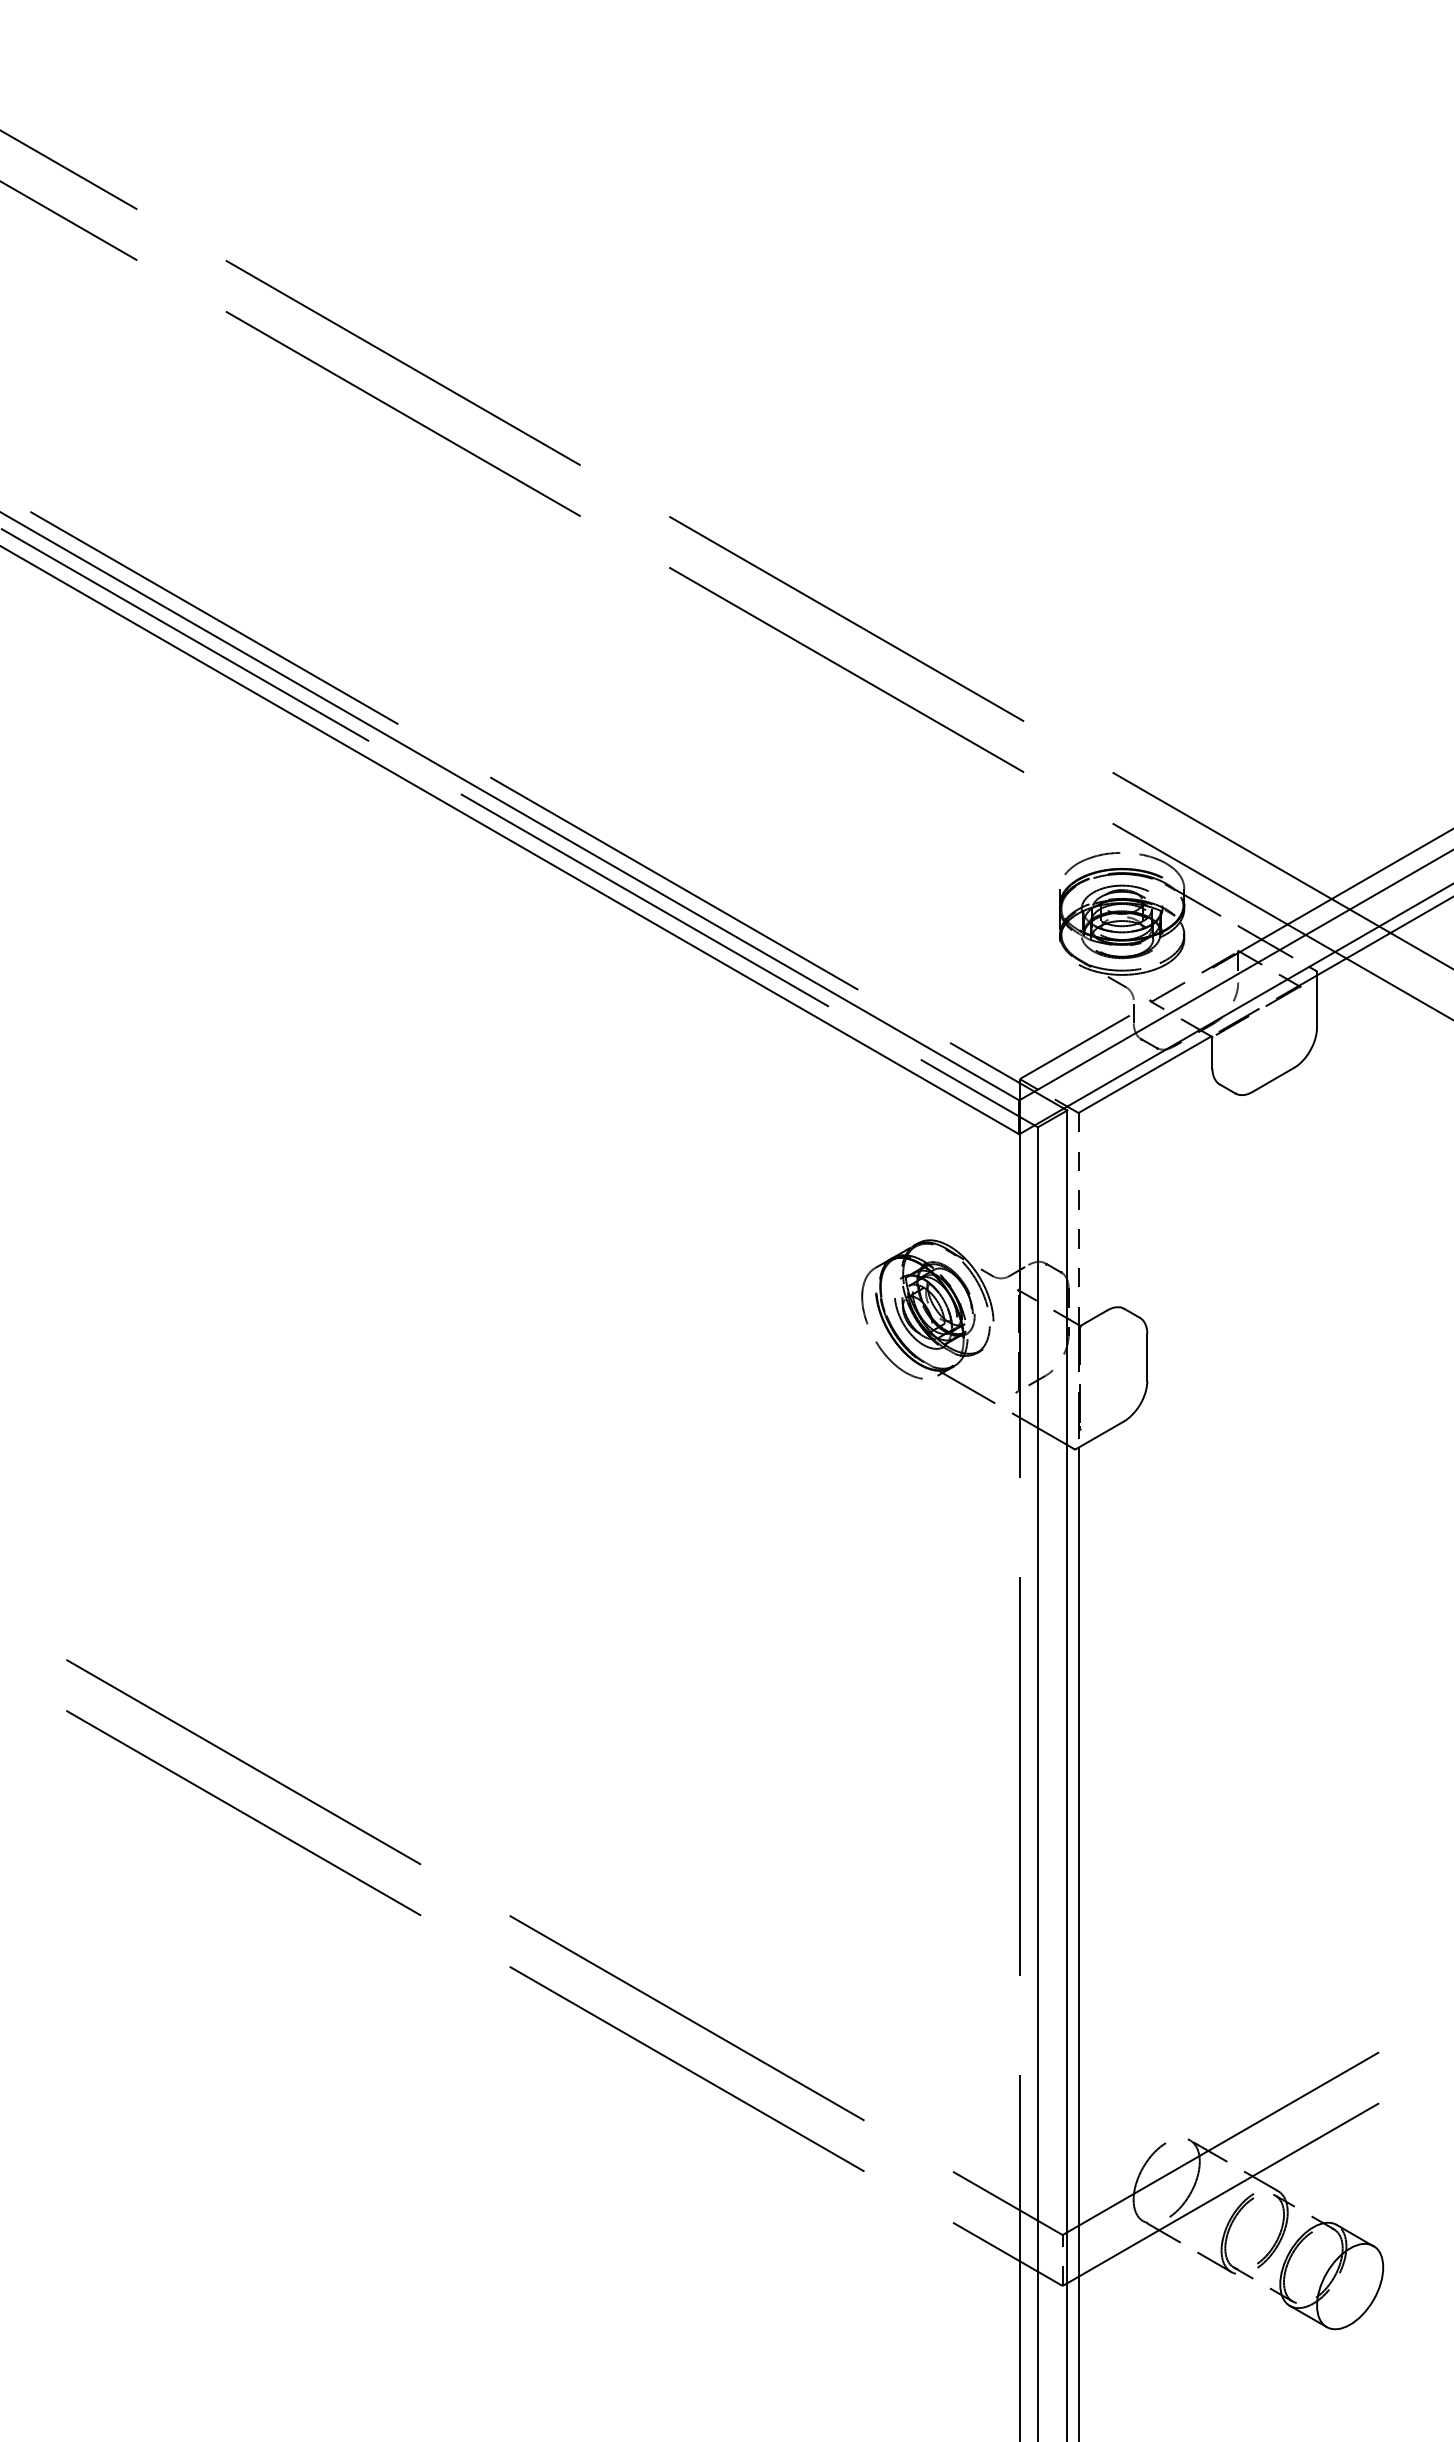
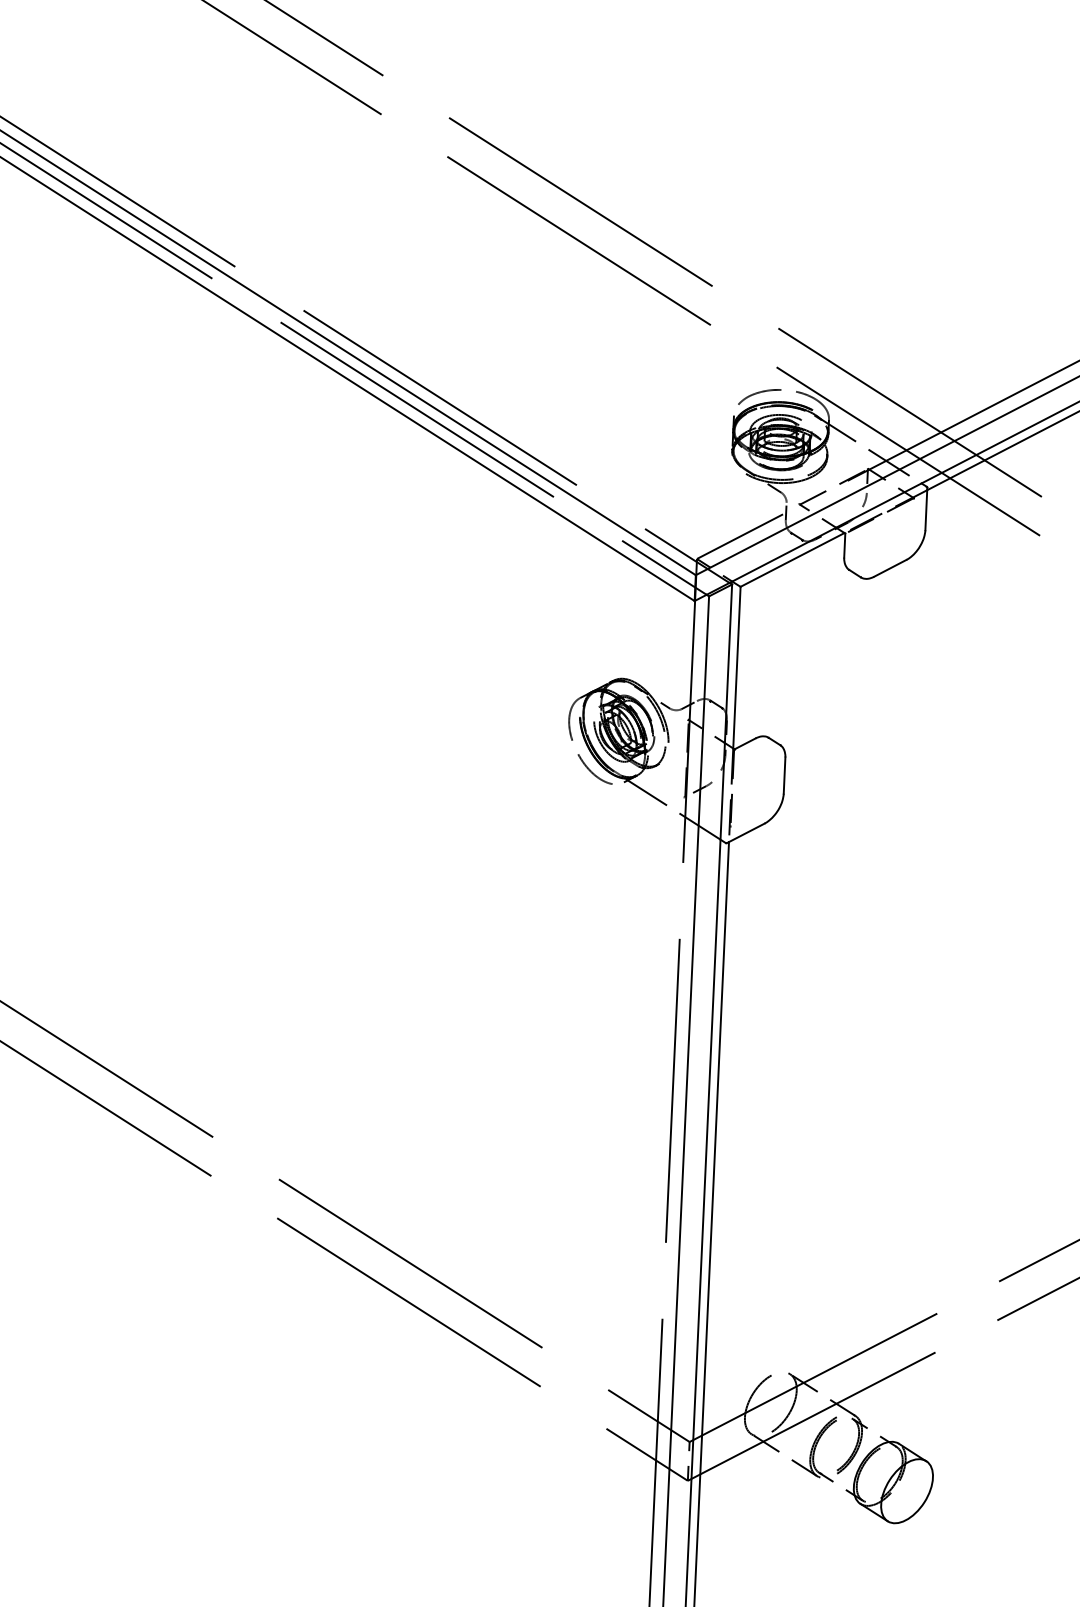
line: (1078, 1218) -> (736, 667), dashed -> solid

